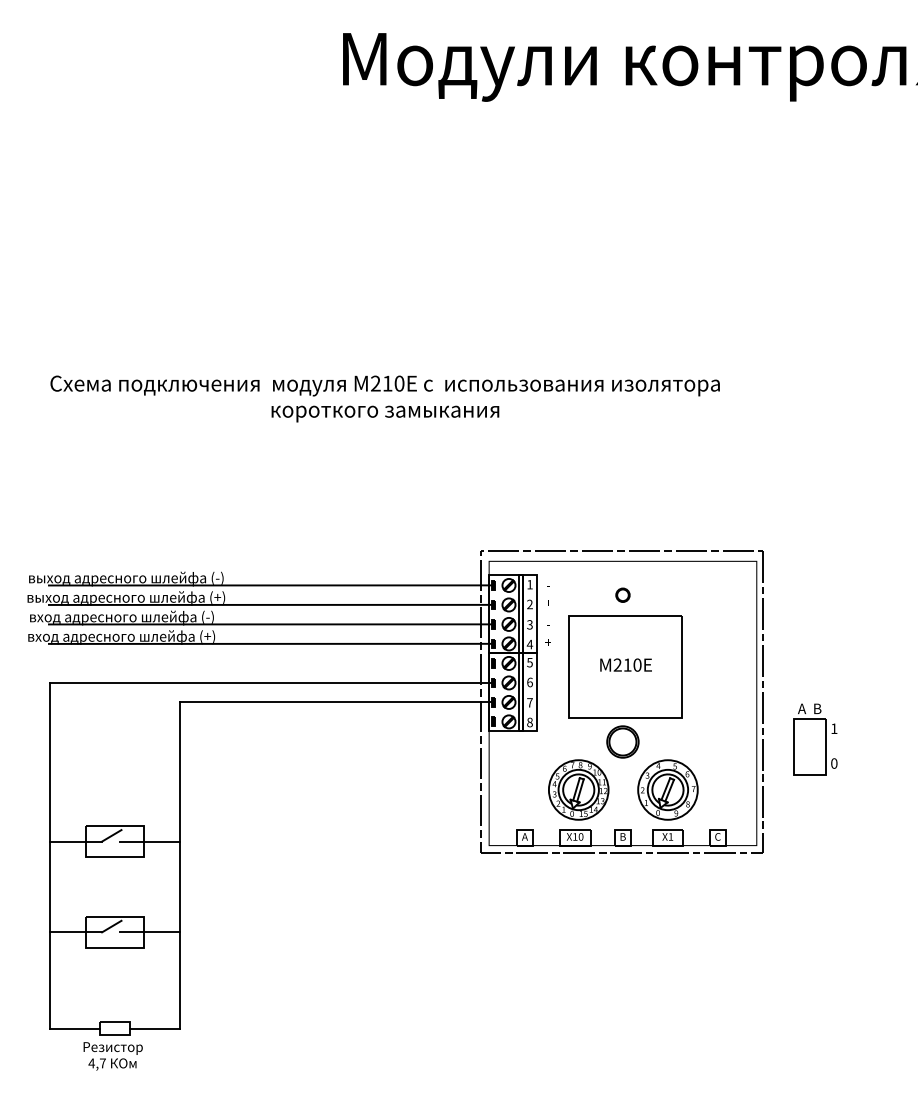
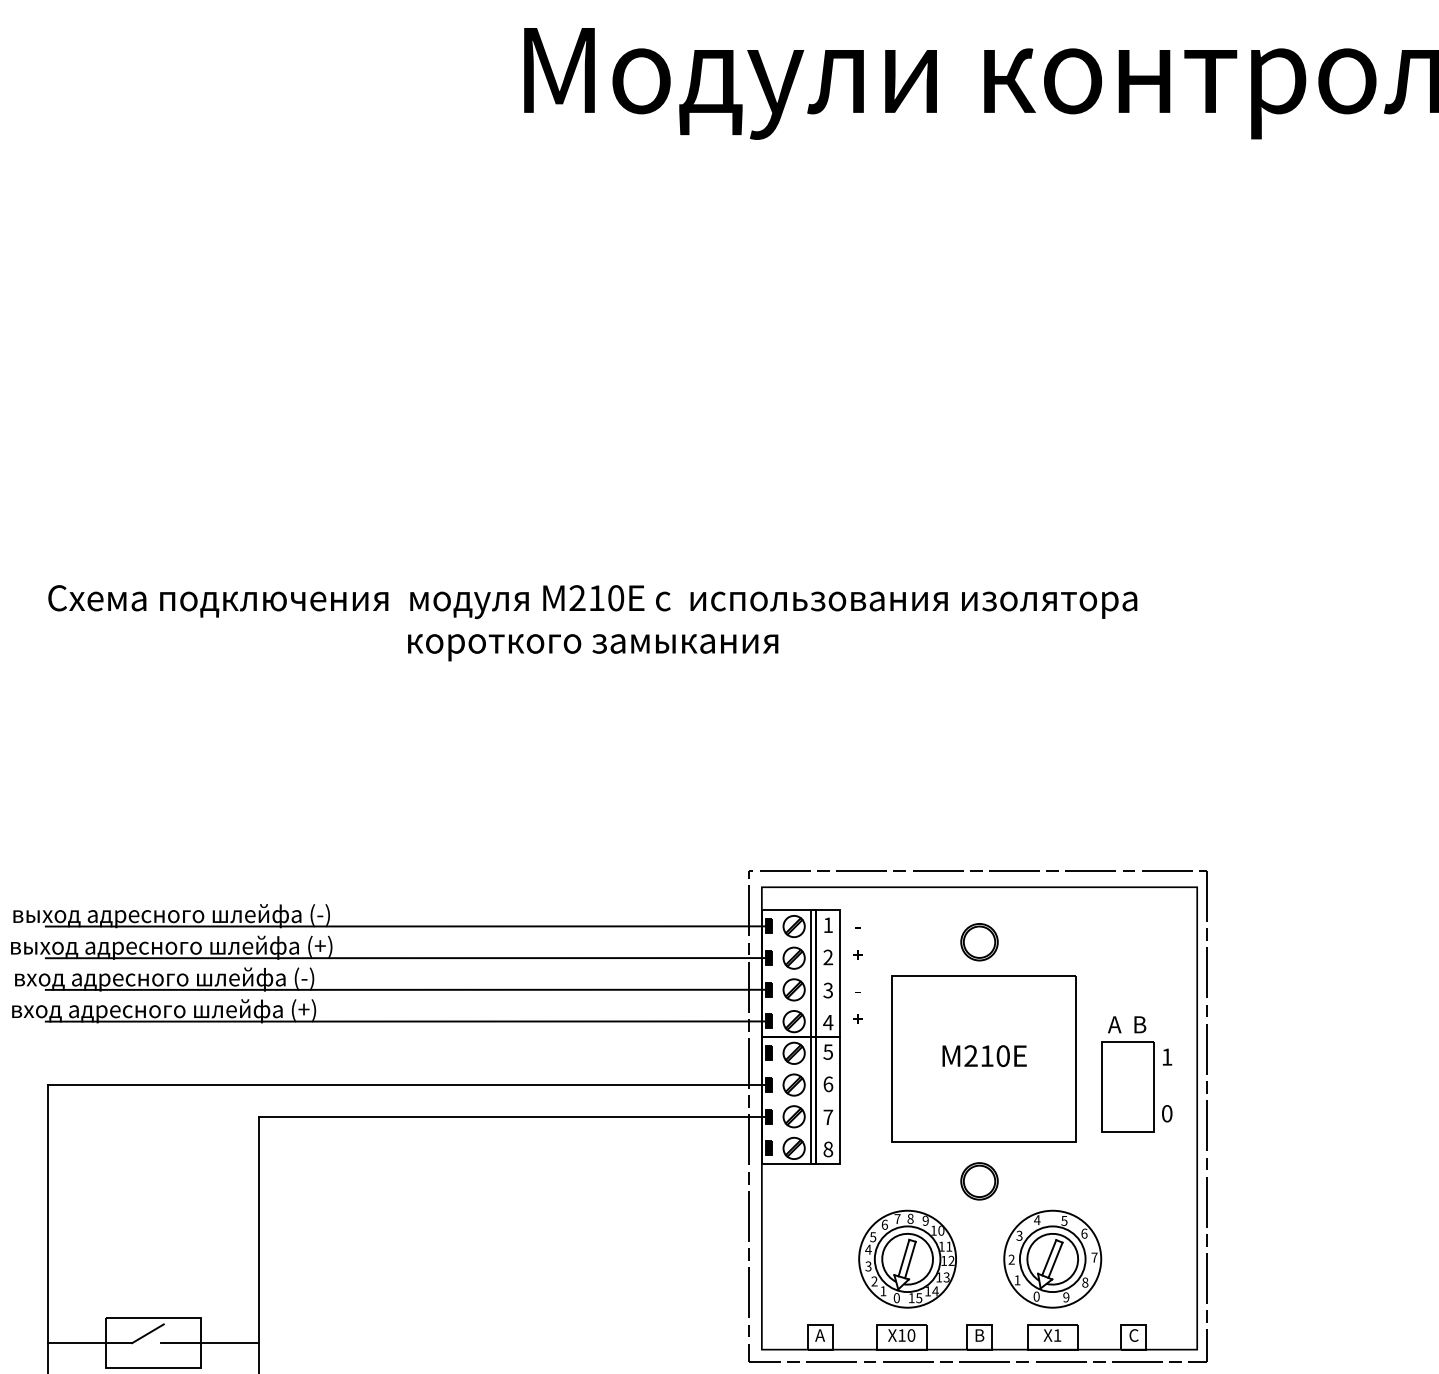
part: (622, 595) -> (978, 942), size x1.67
part: (815, 739) -> (1136, 1074), moved
part: (622, 742) -> (978, 1181), size x0.71

